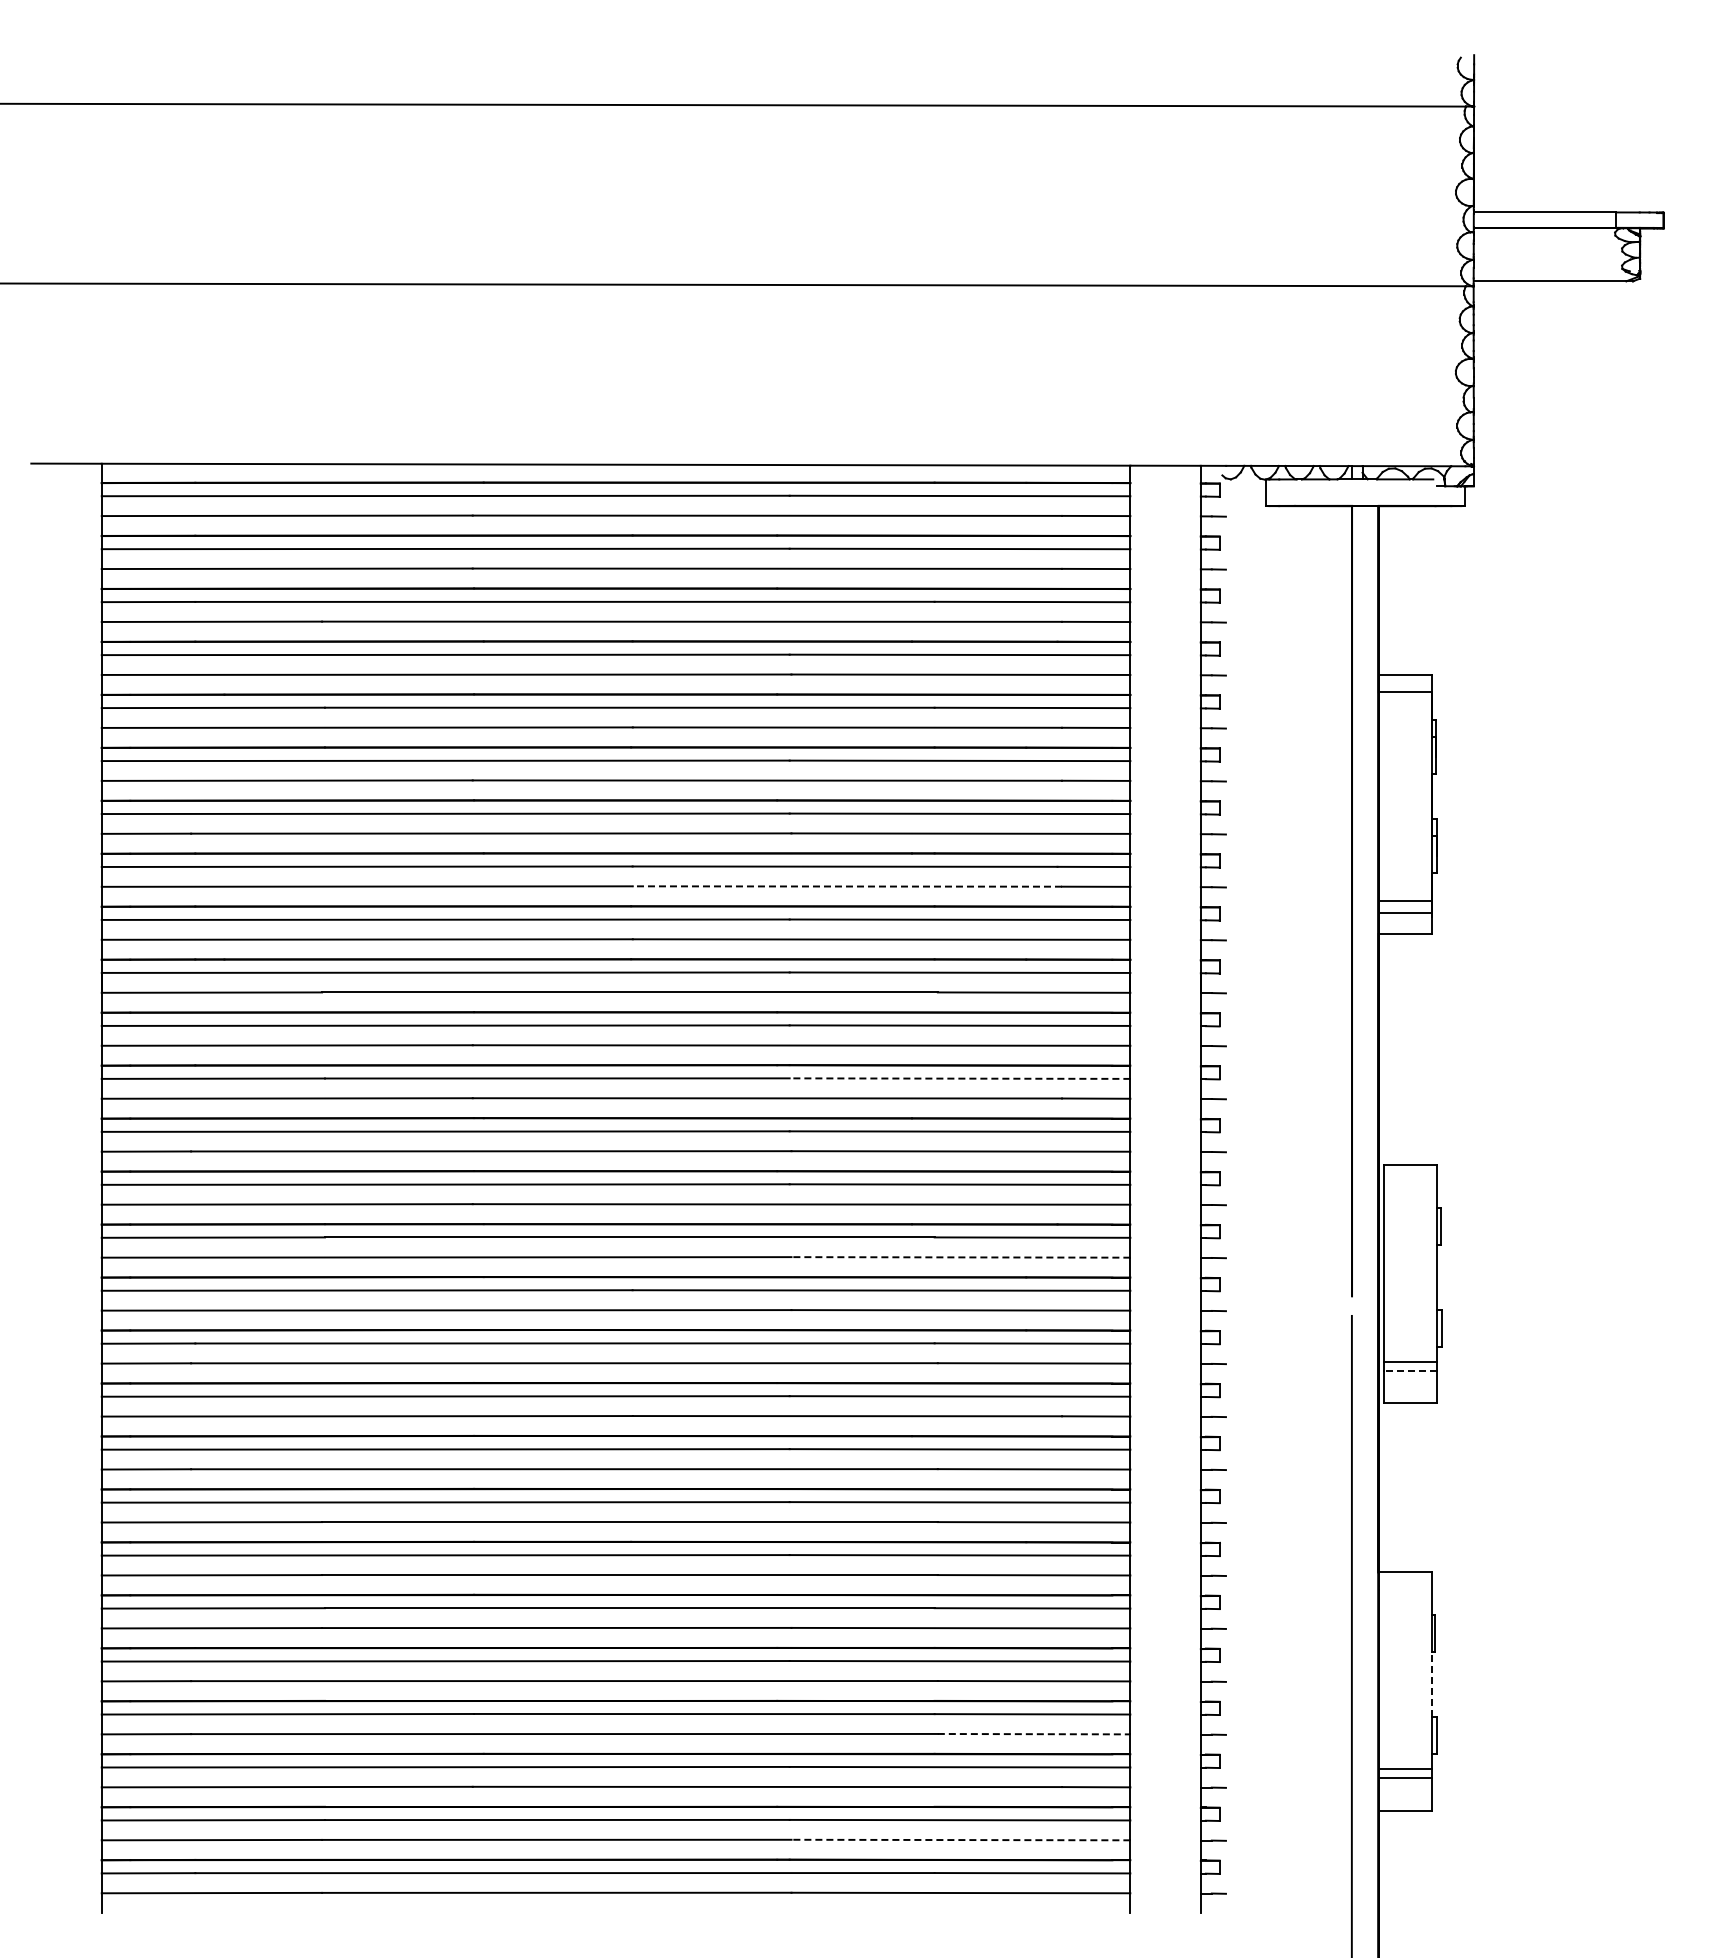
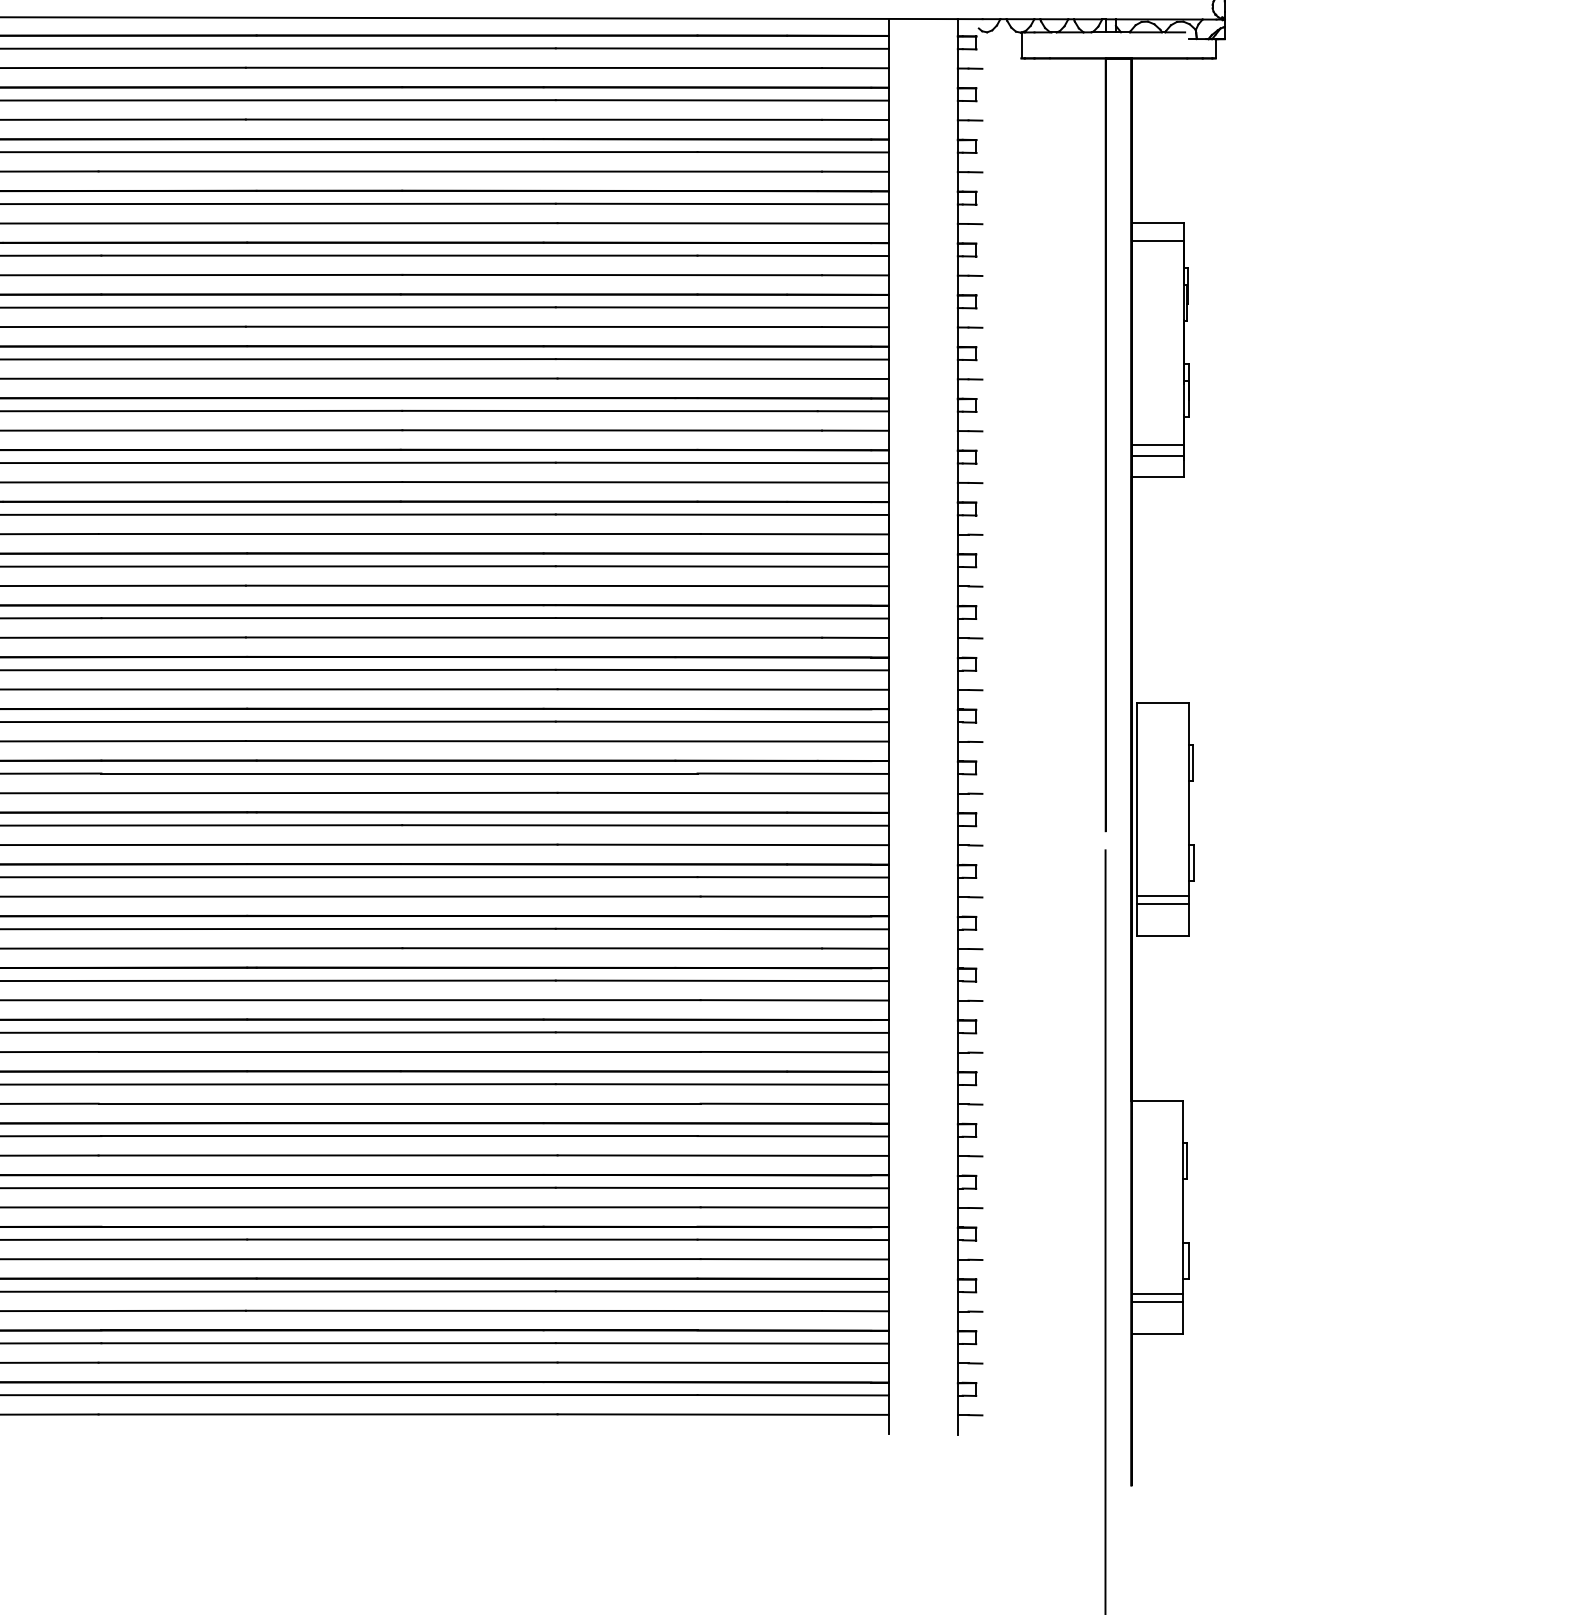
line: (847, 886) -> (612, 430), dashed -> solid
line: (959, 1078) -> (721, 618), dashed -> solid
line: (960, 1257) -> (722, 793), dashed -> solid
line: (1409, 1371) -> (1161, 904), dashed -> solid
line: (1431, 1684) -> (1183, 1210), dashed -> solid
line: (1034, 1734) -> (795, 1259), dashed -> solid
line: (960, 1840) -> (722, 1363), dashed -> solid

